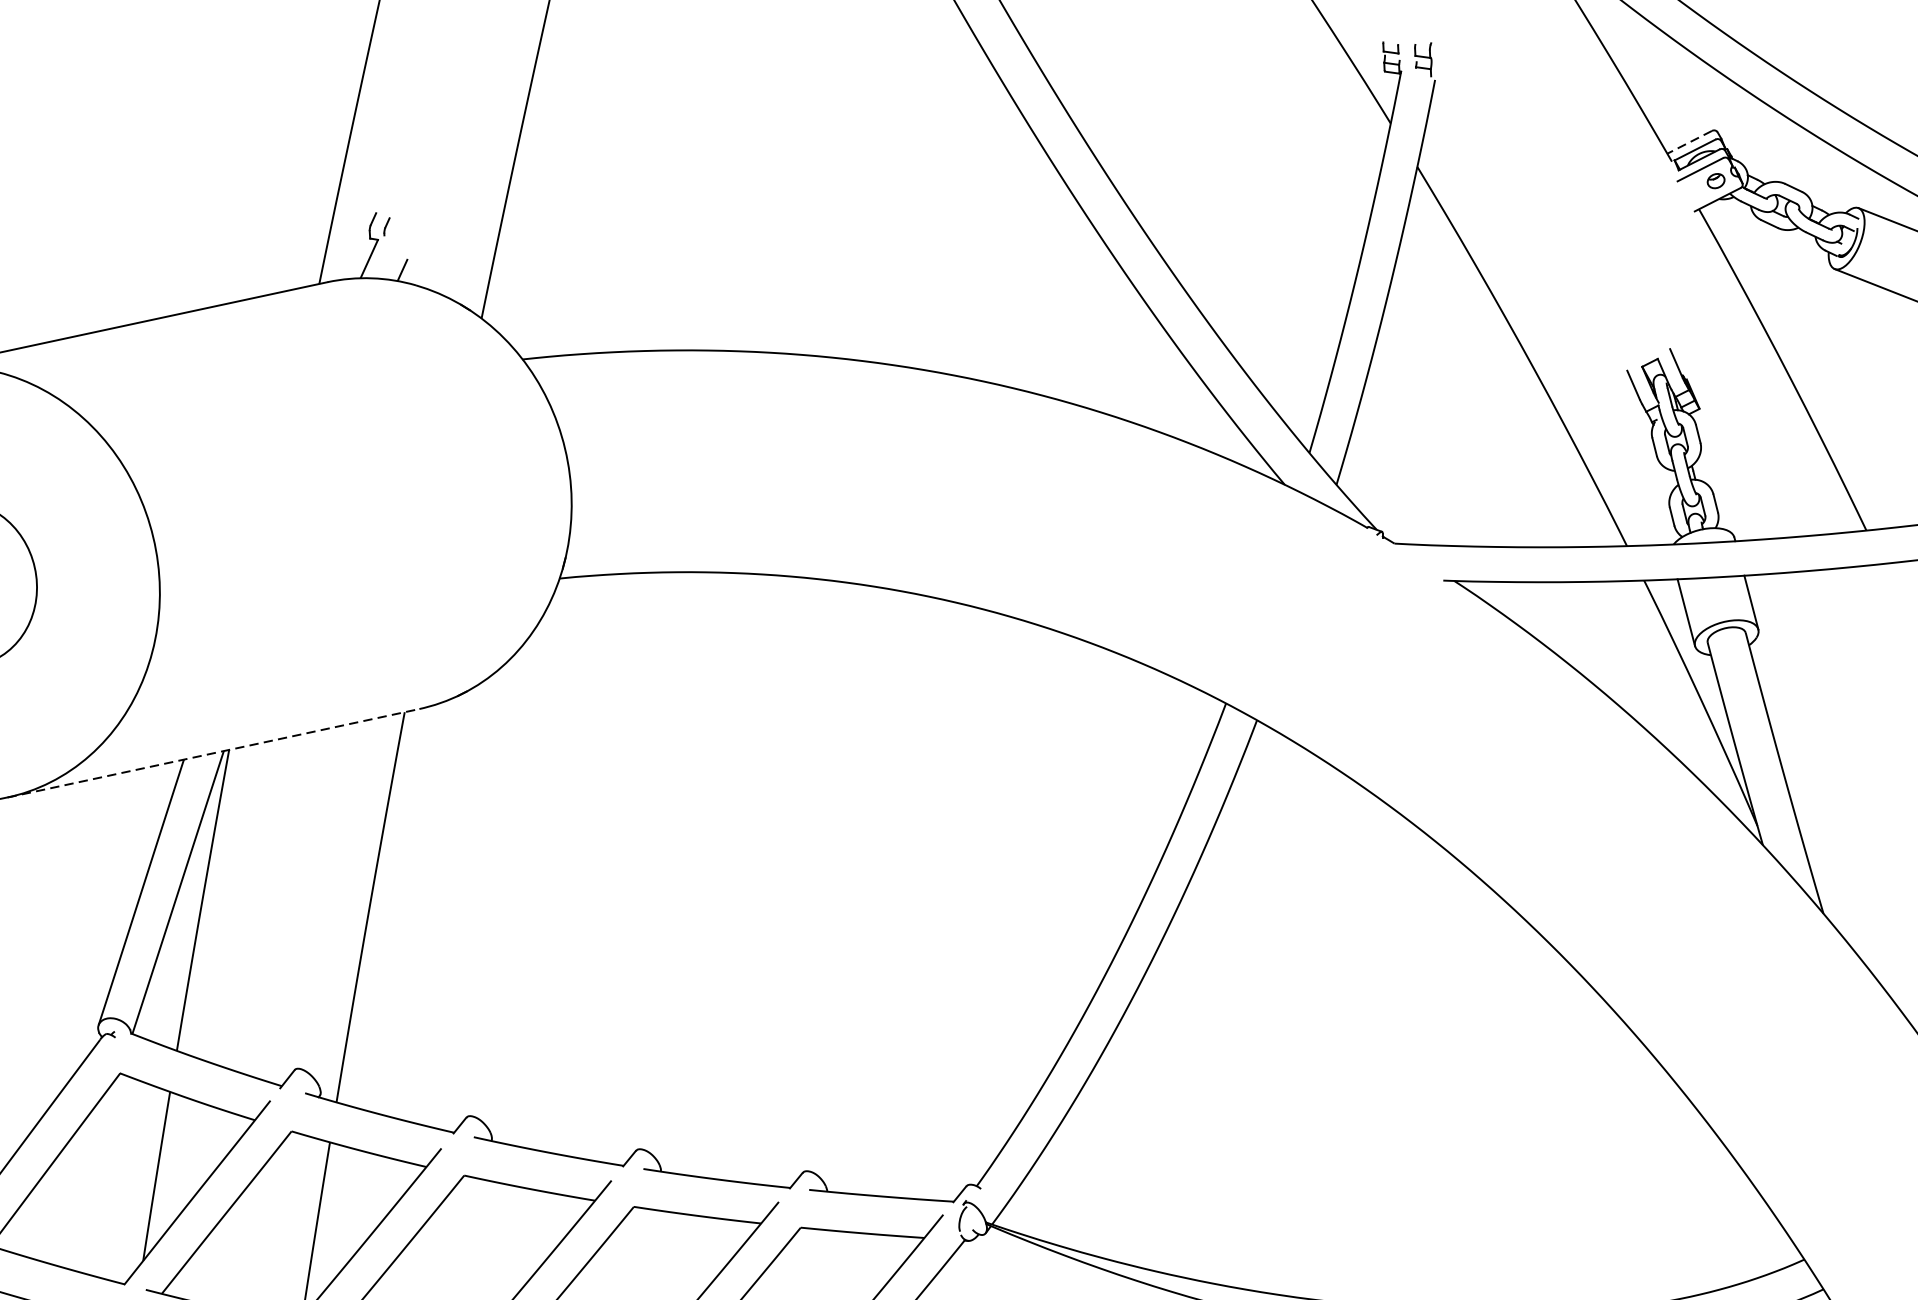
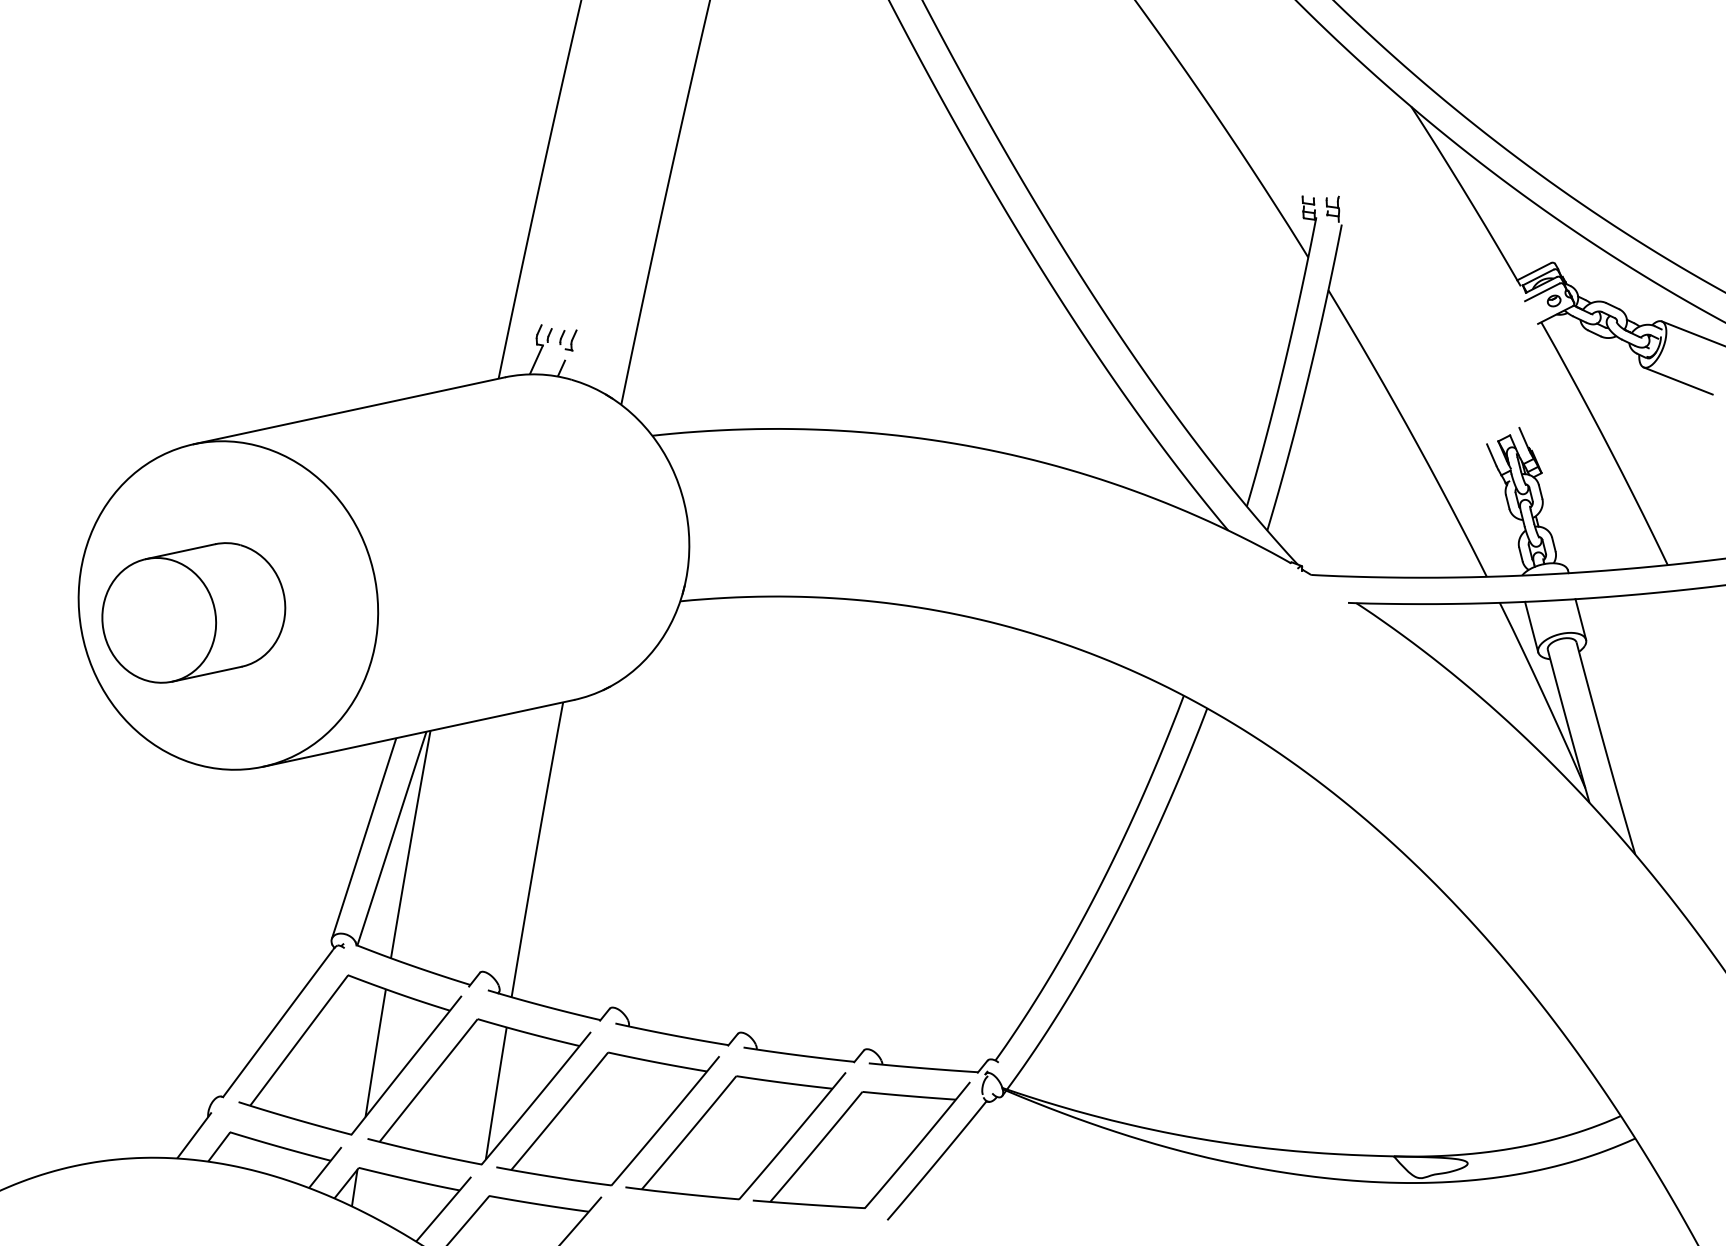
line: (1690, 142) -> (1534, 271), dashed -> solid
part: (411, 233) -> (568, 340), added
line: (214, 753) -> (419, 733), dashed -> solid

